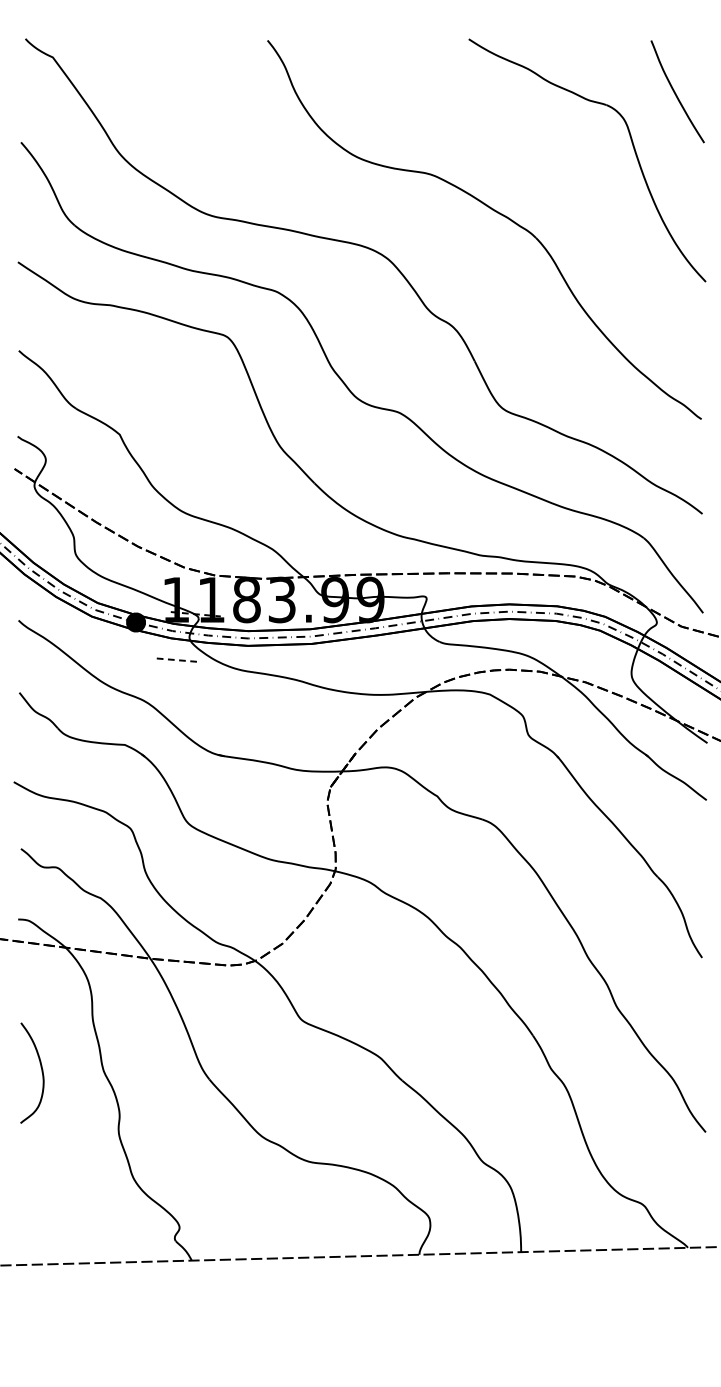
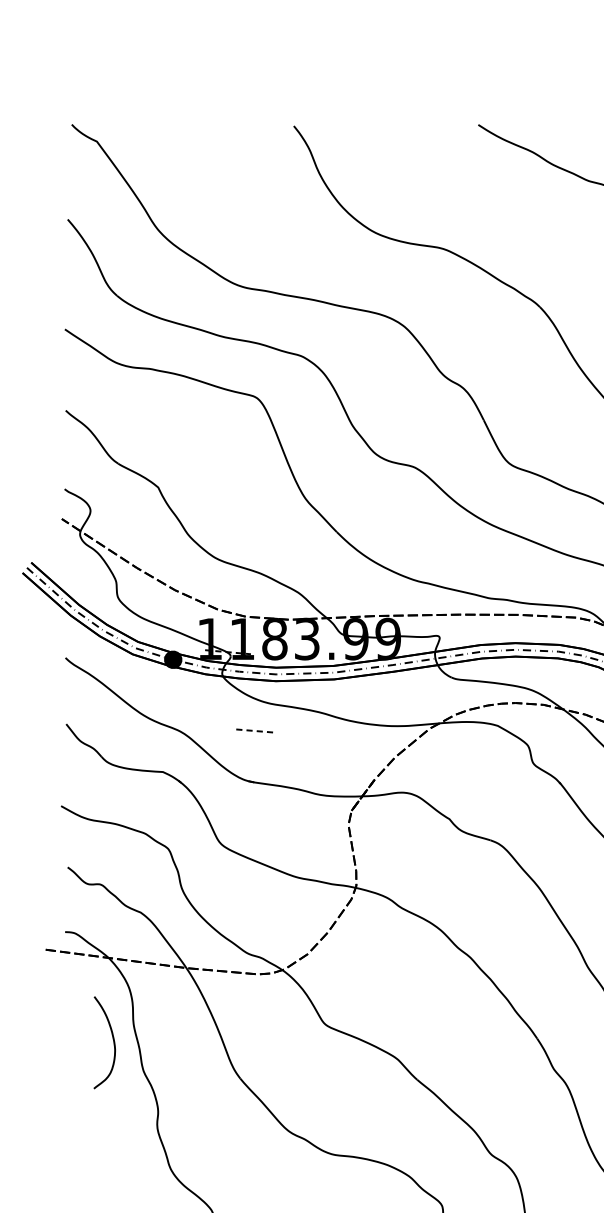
line: (174, 659) -> (252, 730), moved
curve: (41, 1072) -> (113, 1042), moved

